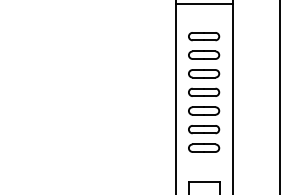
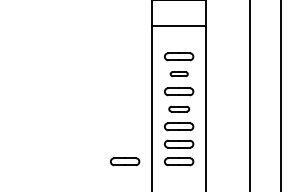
part: (204, 54) -> (179, 73), size x0.6
part: (204, 91) -> (179, 108), size x0.7
part: (147, 147) -> (125, 161), added

